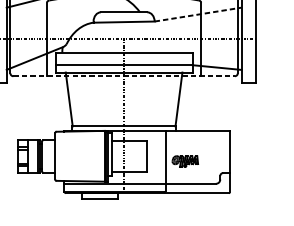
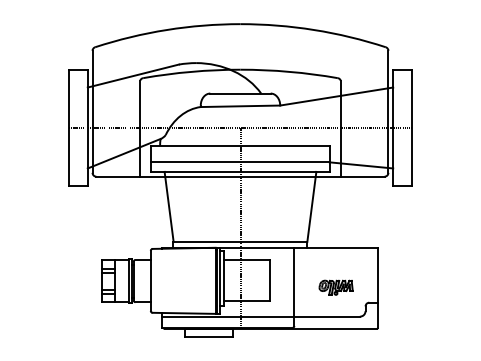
line: (198, 14) -> (337, 96), dashed -> solid
line: (124, 76) -> (240, 176), dashed -> solid
part: (184, 161) -> (335, 287), moved

